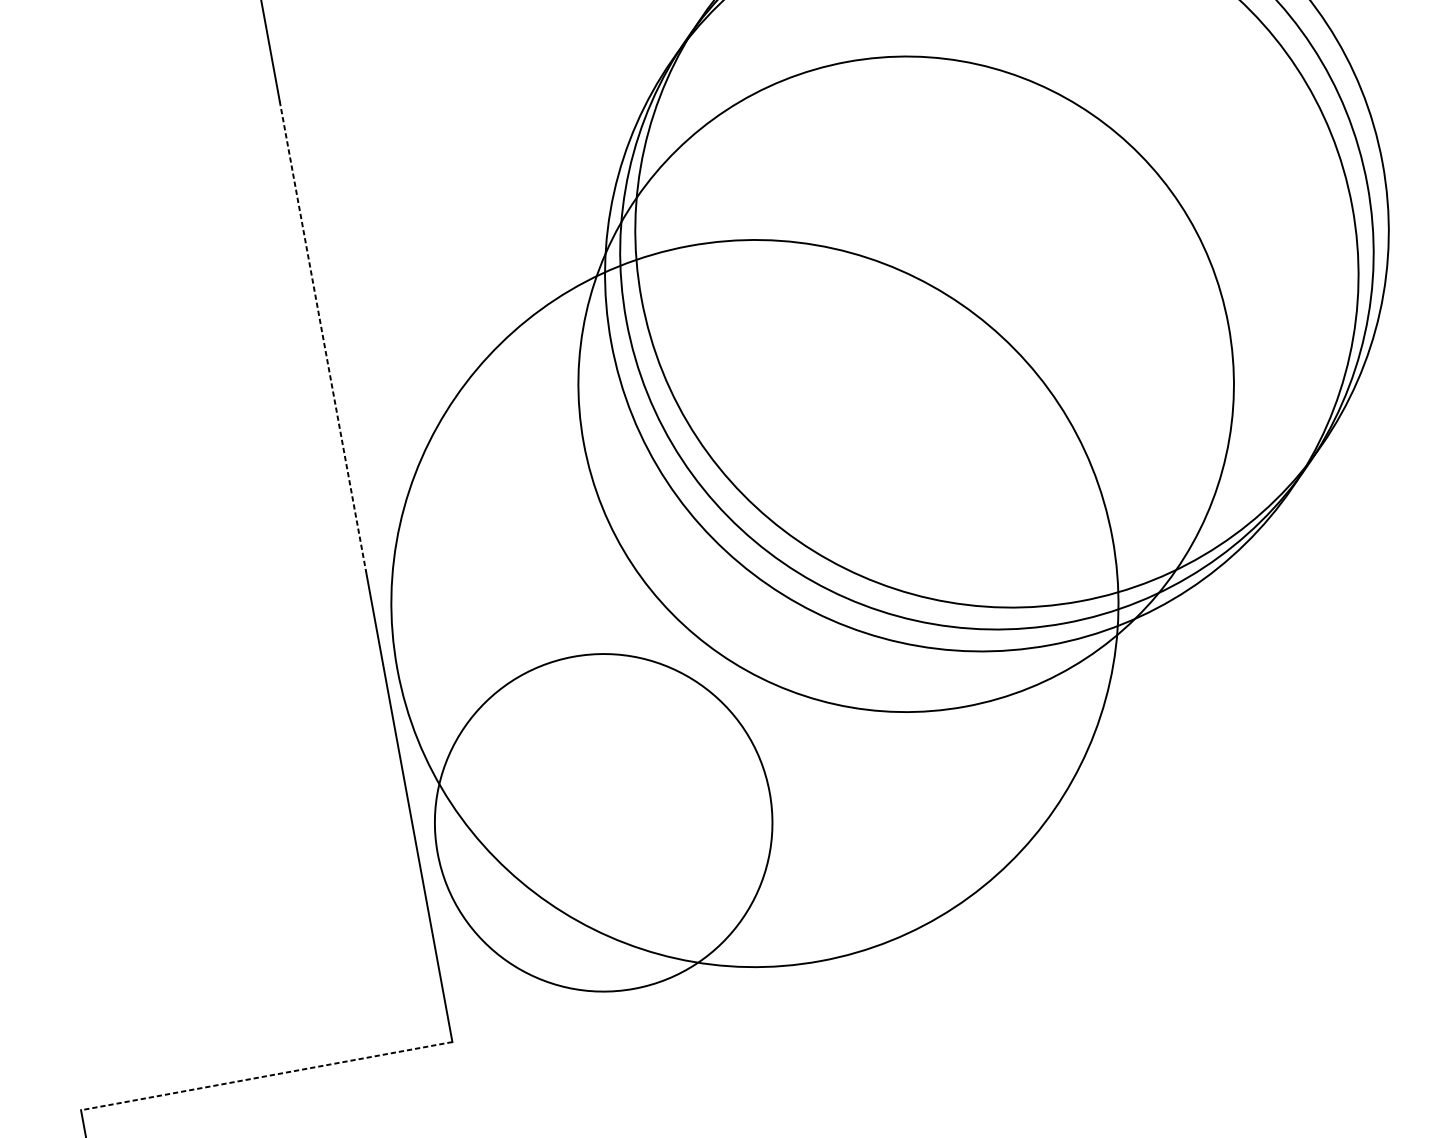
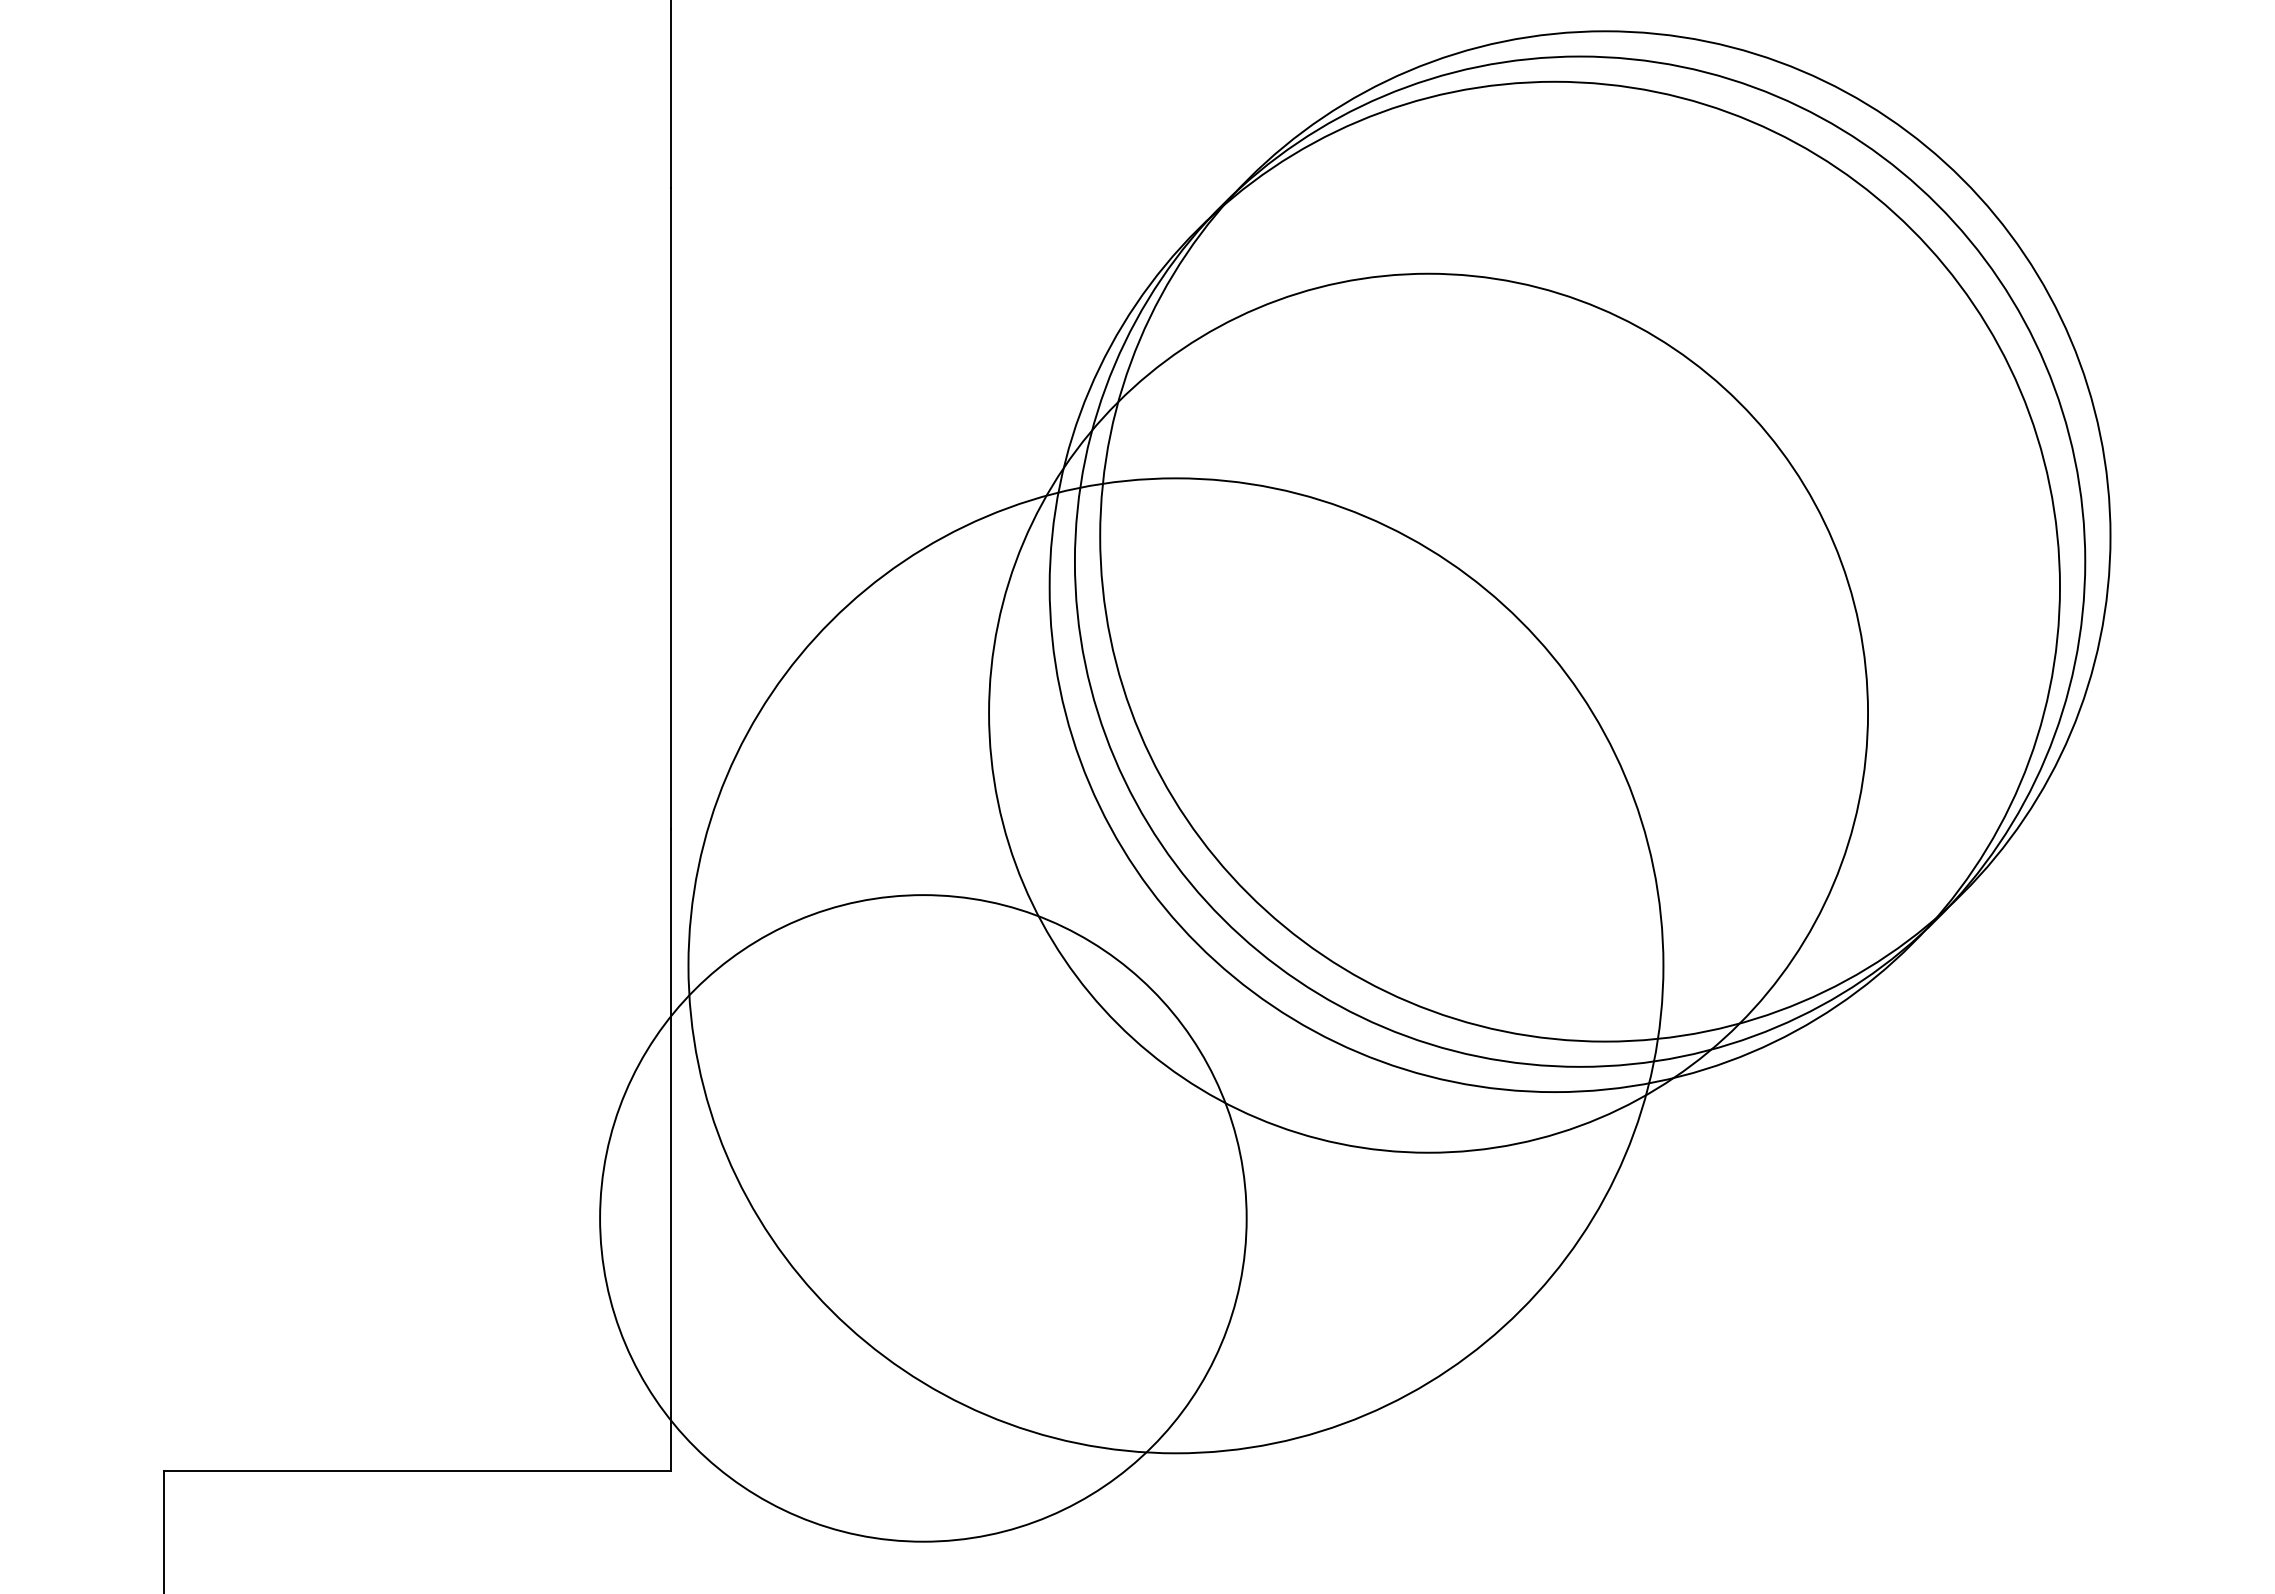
line: (322, 336) -> (670, 508), dashed -> solid
circle: (603, 822) -> (923, 1218), size x1.43
line: (266, 1076) -> (417, 1471), dashed -> solid

